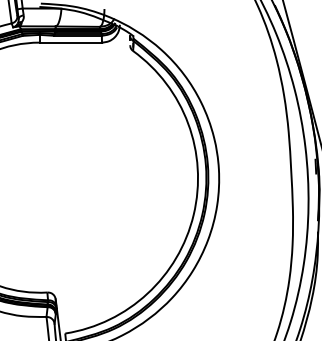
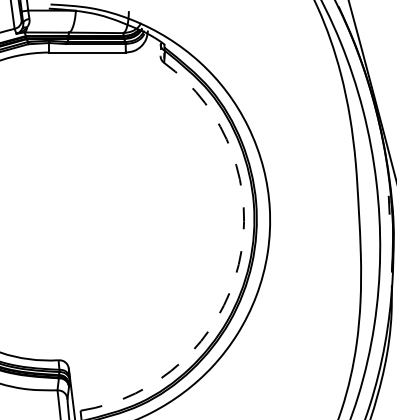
arc: (193, 214) -> (238, 264), solid -> dashed

